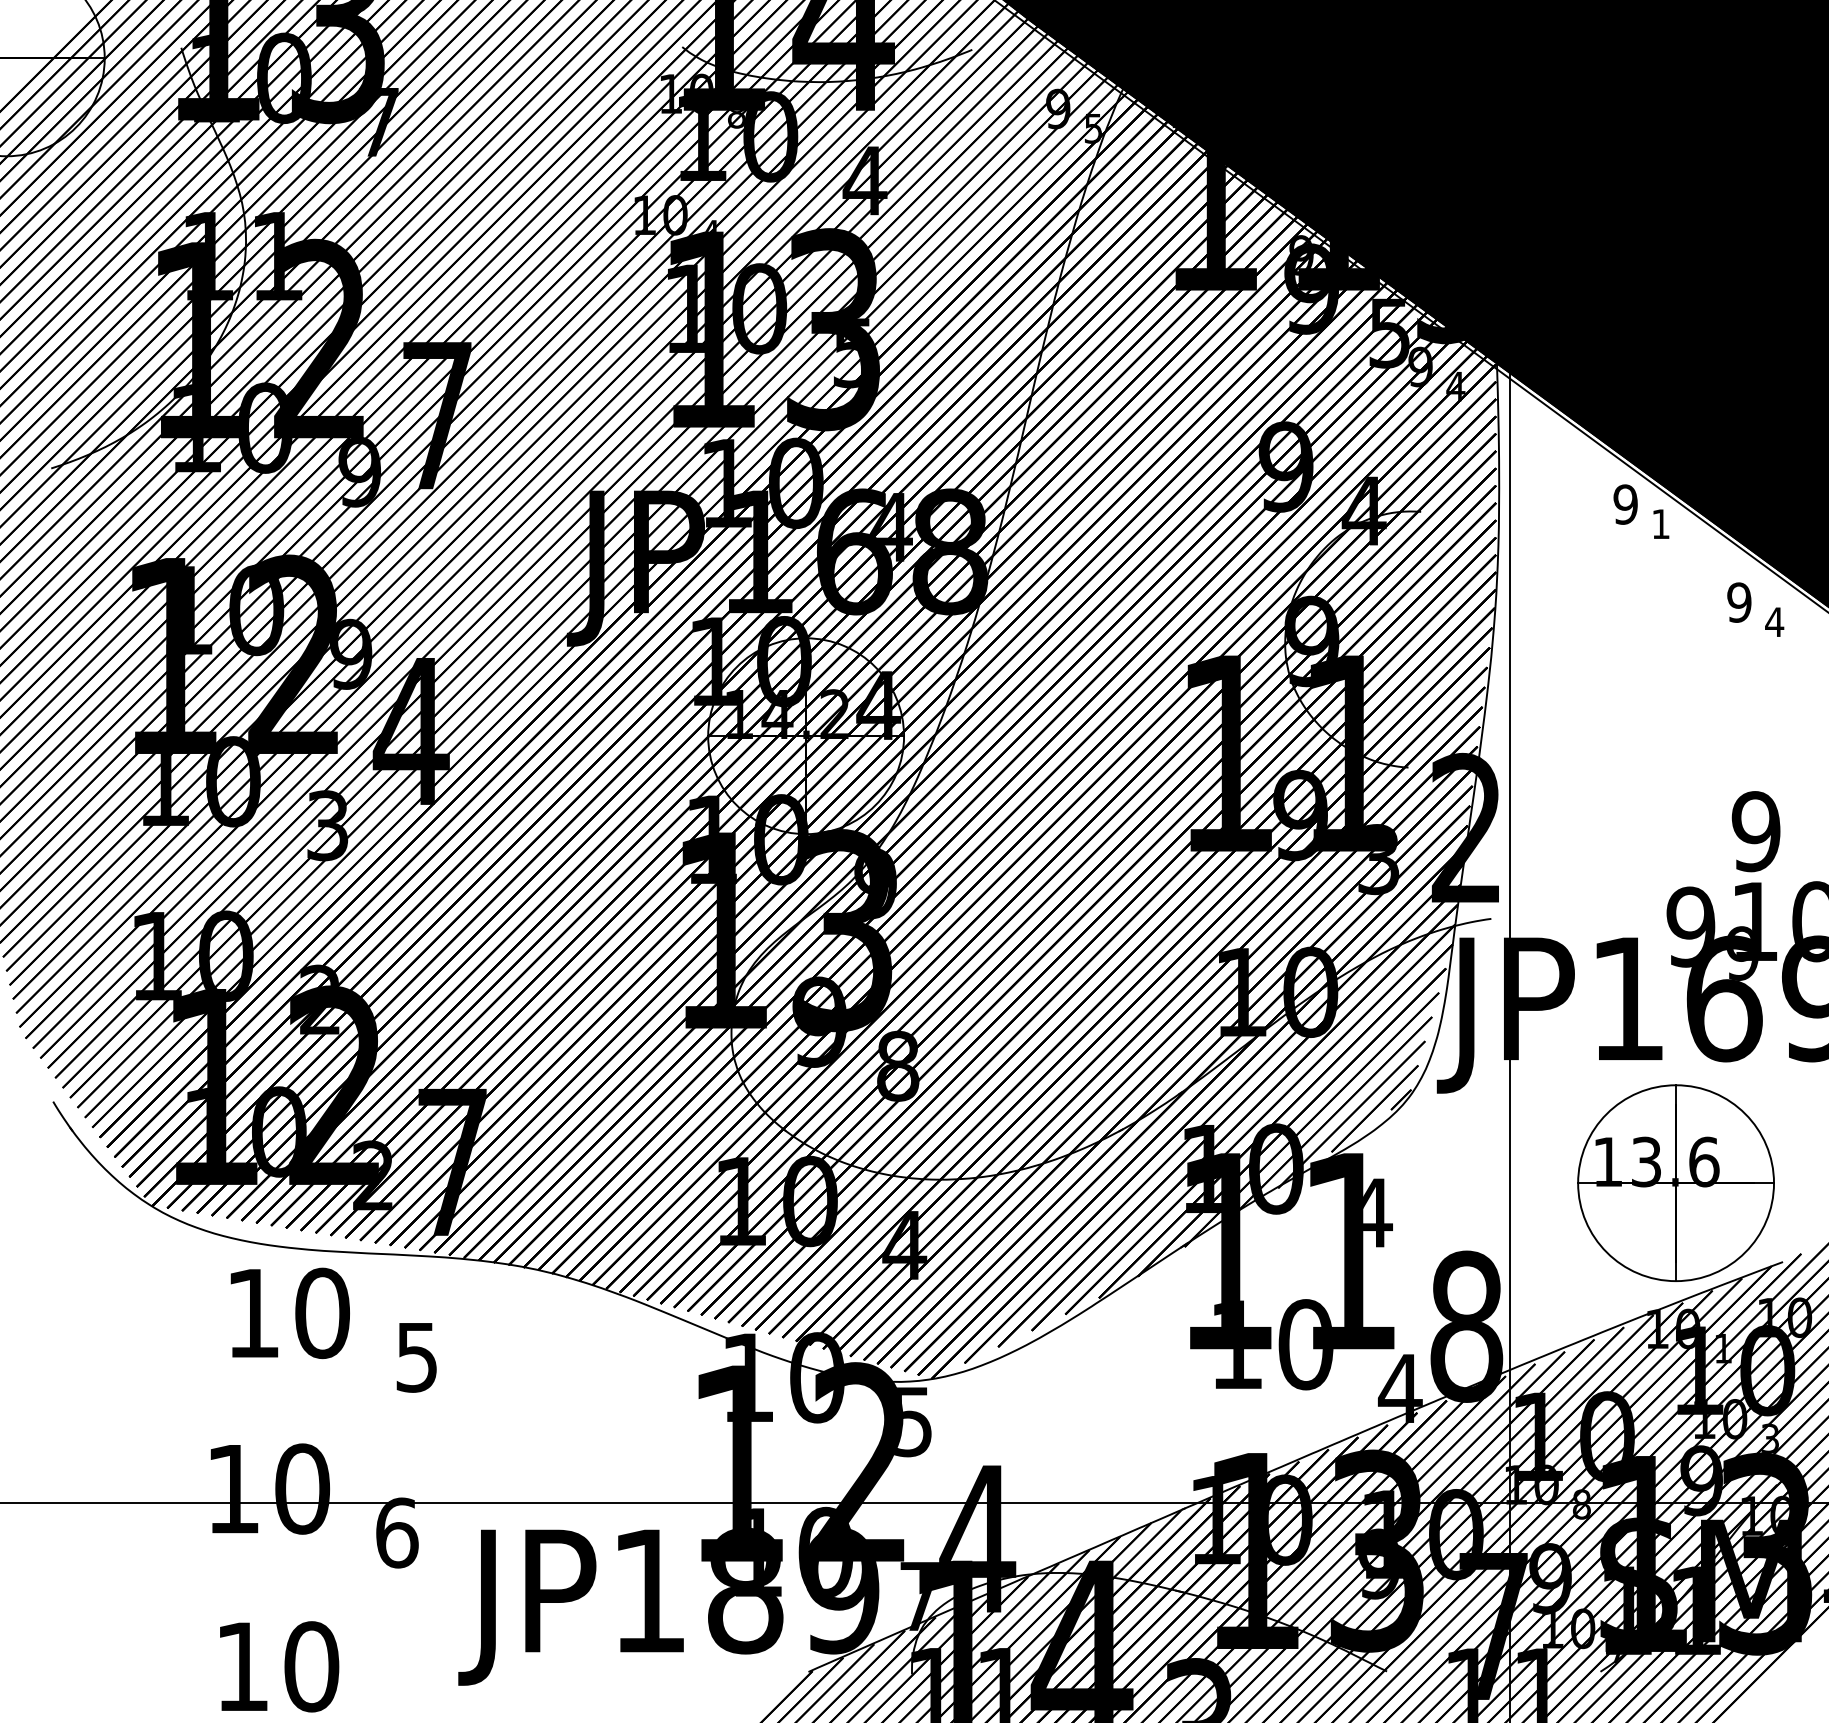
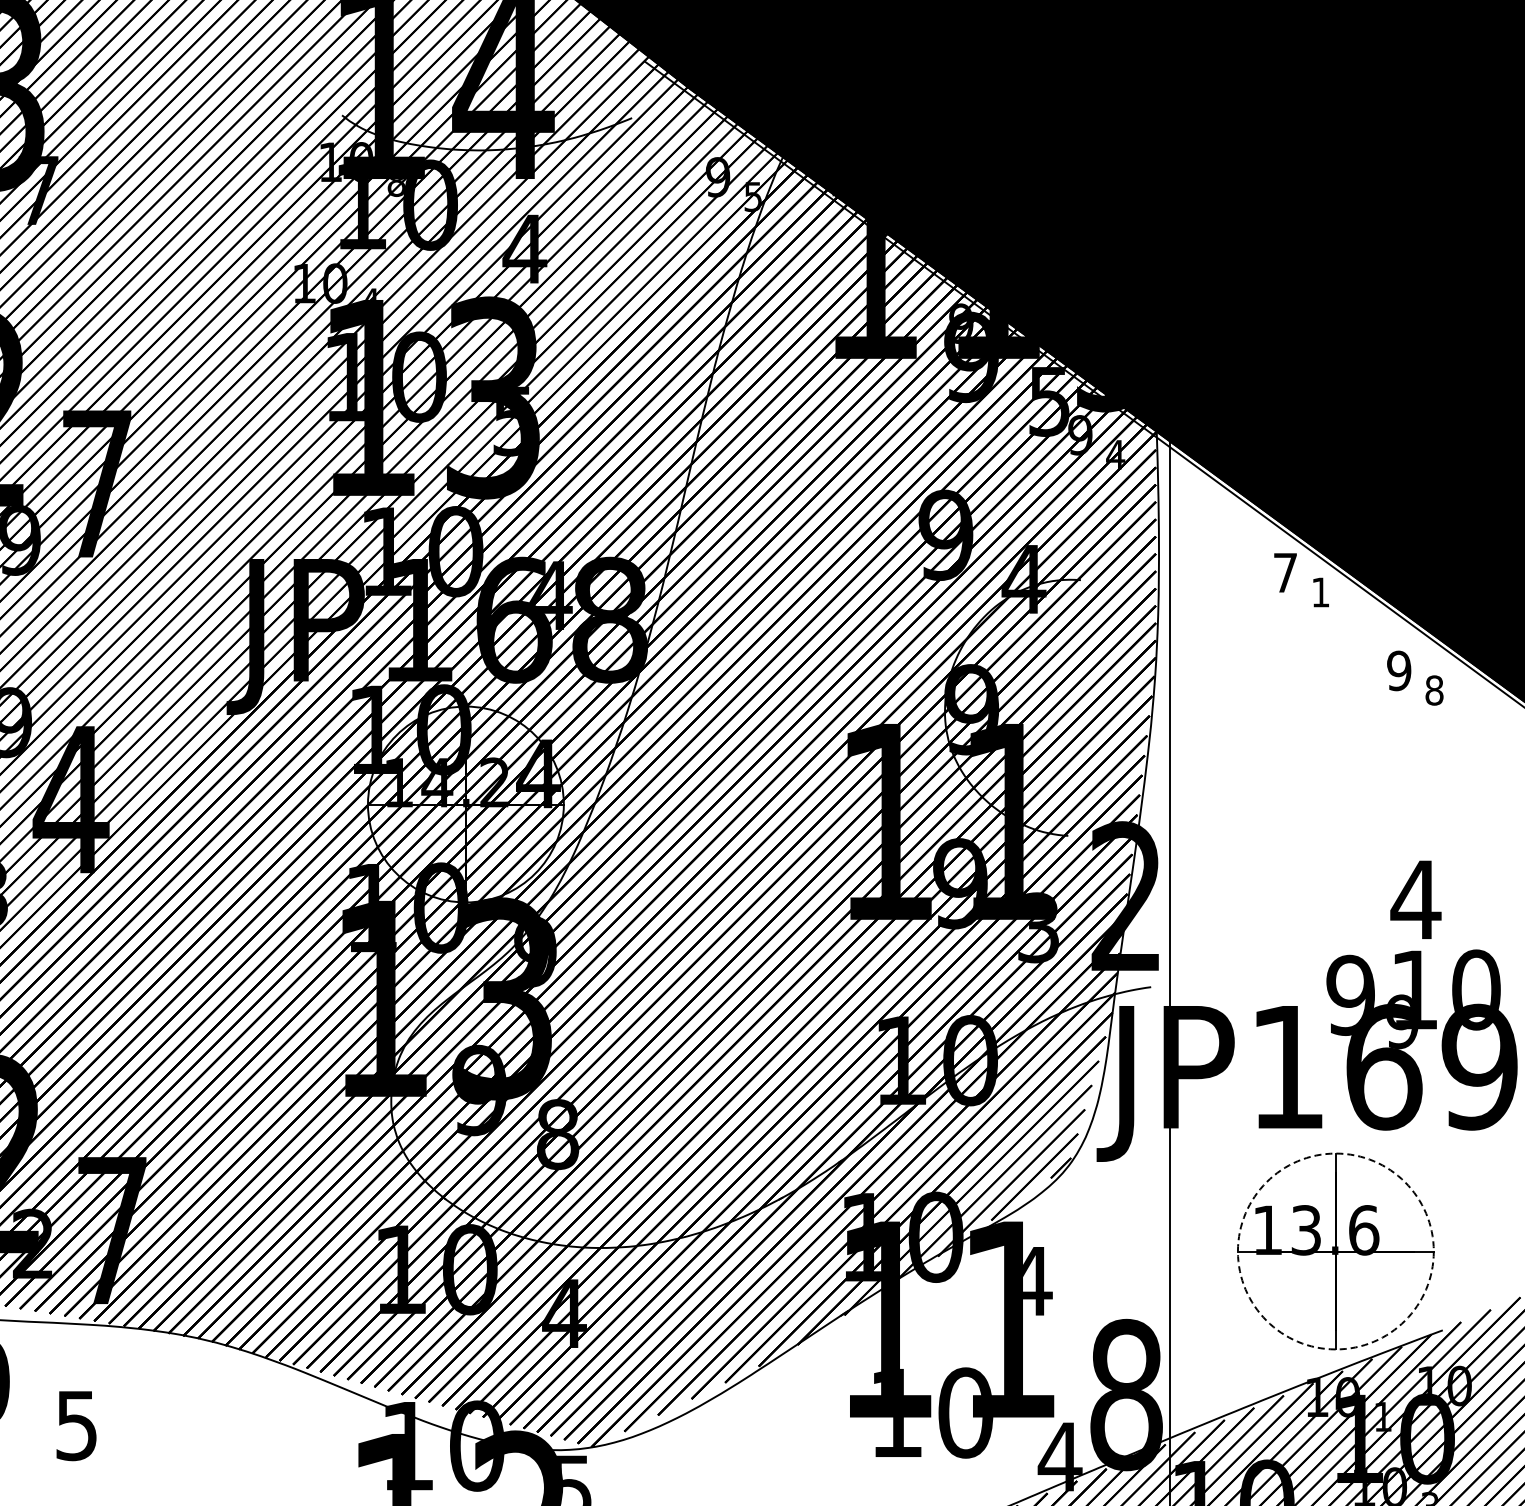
text: (1625, 504) -> (1285, 572), 9 -> 7
text: (1774, 622) -> (1434, 690), 4 -> 8
text: (1755, 831) -> (1415, 899), 9 -> 4
circle: (1676, 1183) -> (1336, 1251), solid -> dashed

